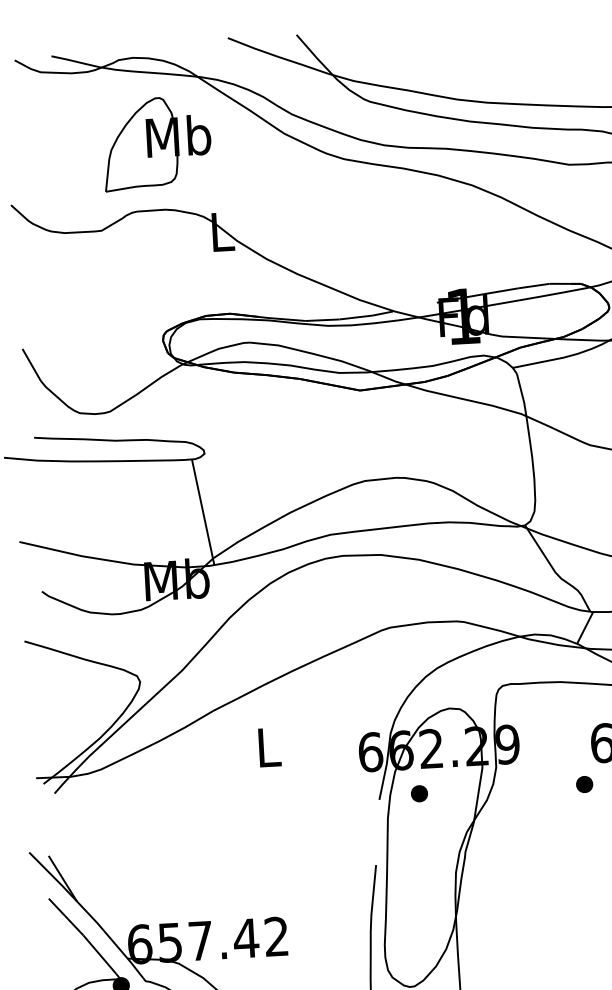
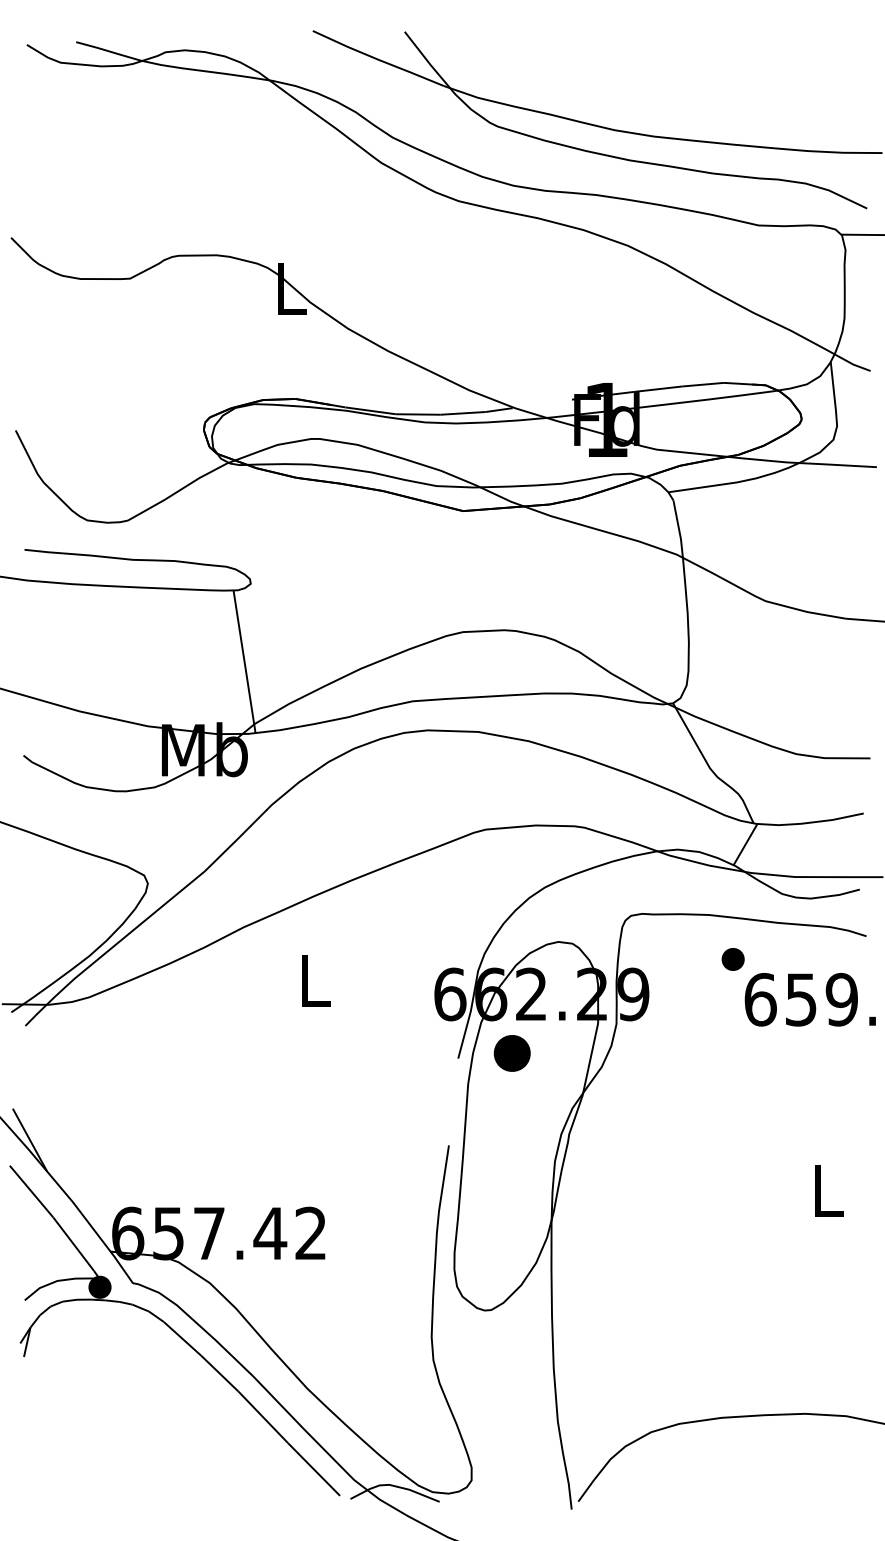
part: (157, 143) -> (210, 166), removed
part: (584, 784) -> (732, 959), moved
part: (418, 793) -> (511, 1053), size x1.6

